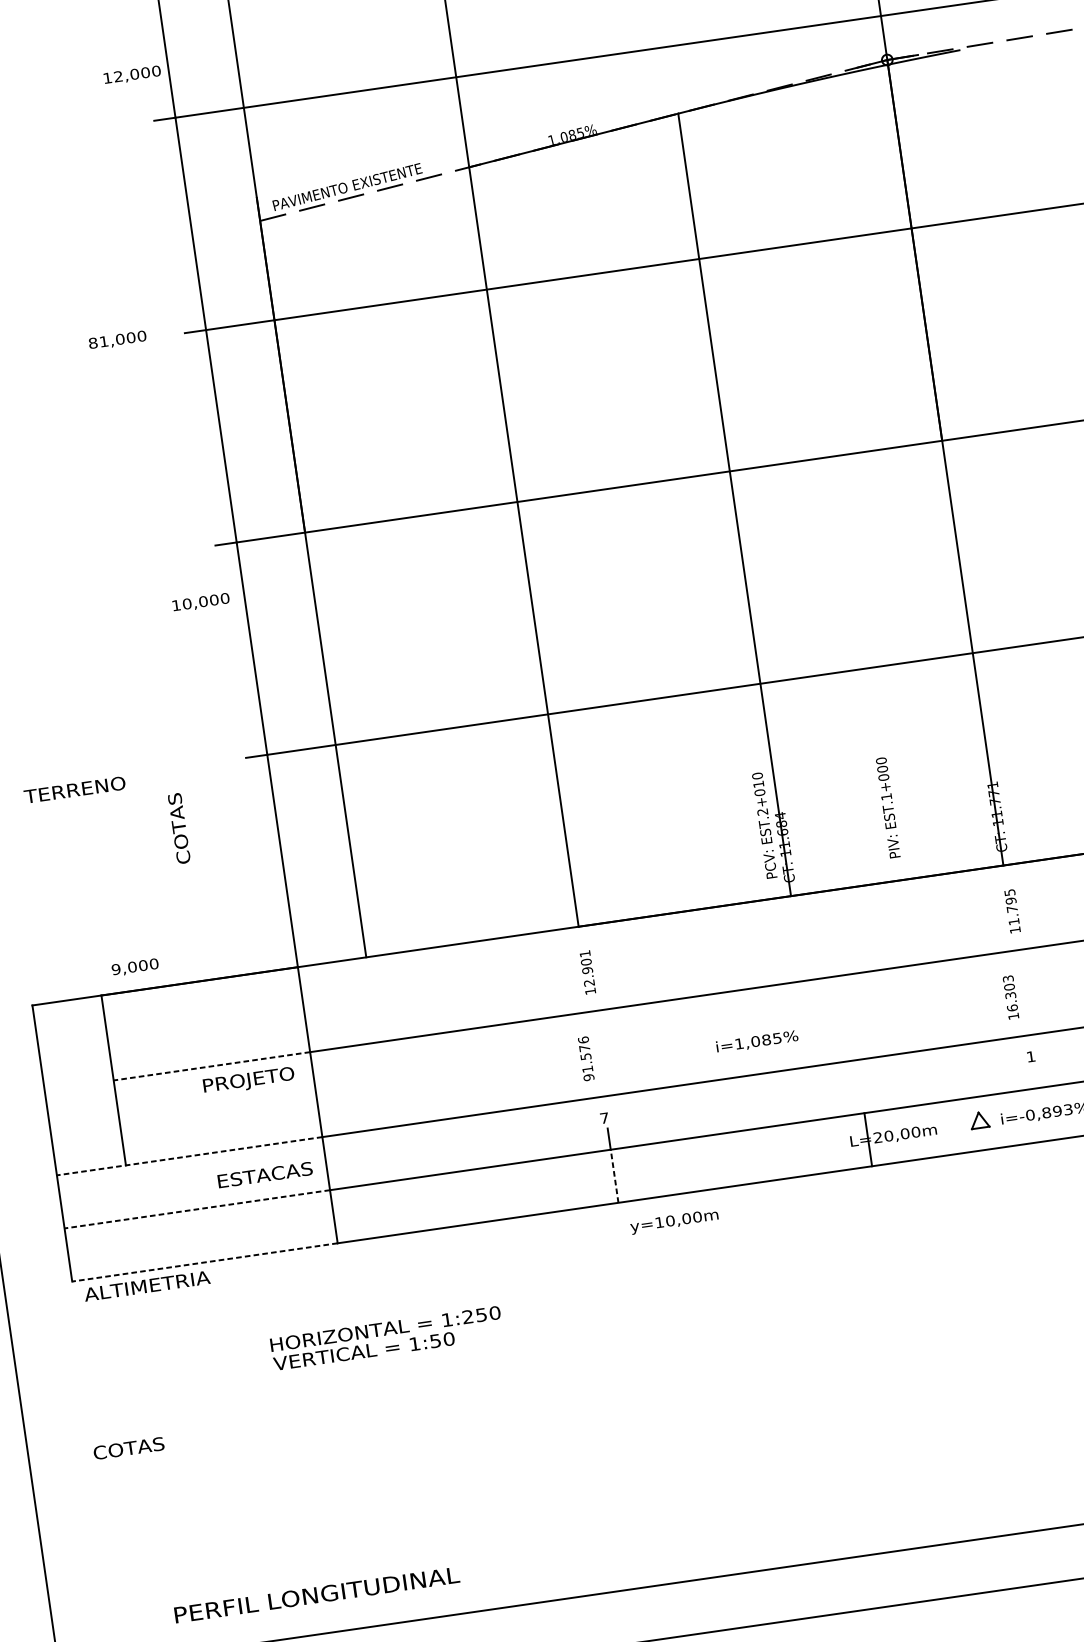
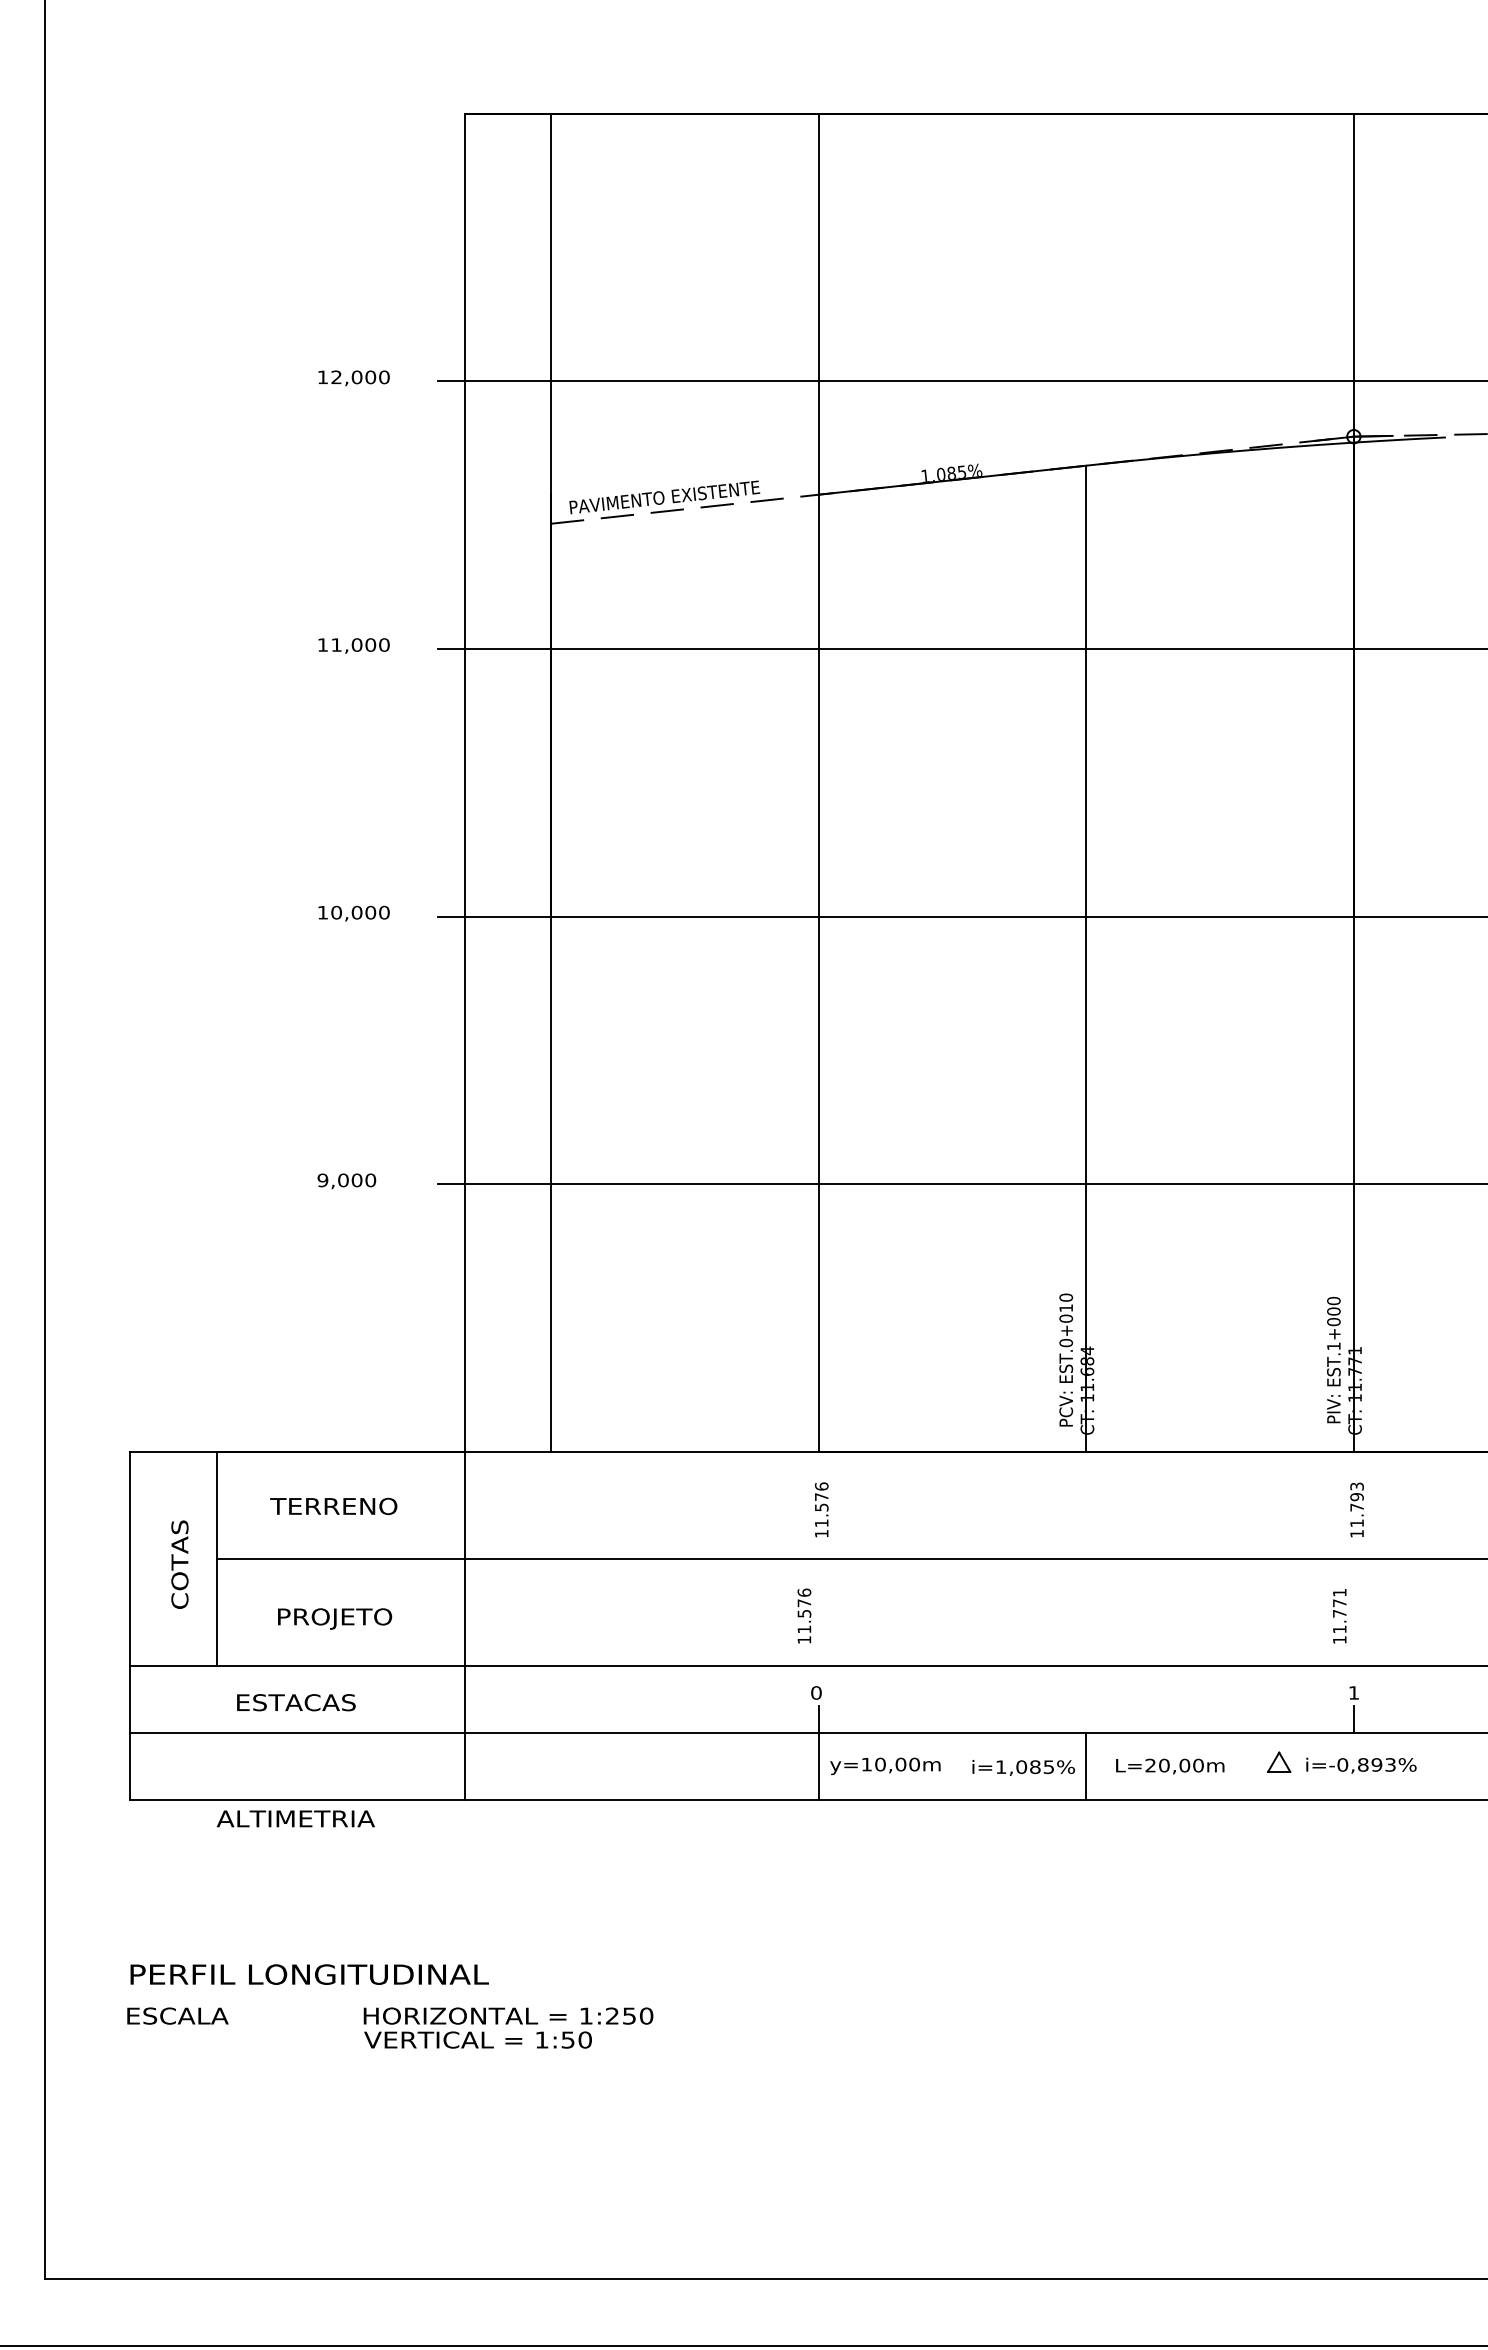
text: (132, 75) -> (353, 378), moved
text: (92, 342) -> (322, 644), 81,000 -> 11,000
text: (200, 602) -> (353, 913), moved
text: (74, 789) -> (333, 1505), moved
text: (887, 808) -> (1333, 1360), moved
text: (762, 812) -> (1066, 1343), EST.2+010 -> EST.0+010
text: (178, 828) -> (179, 1564), moved
text: (1009, 892) -> (1356, 1486), 11.795 -> 11.793
text: (135, 967) -> (346, 1181), moved
text: (587, 968) -> (821, 1504), 12.901 -> 11.576
text: (1010, 992) -> (1339, 1610), 16.303 -> 11.771
text: (757, 1041) -> (1023, 1767), moved
line: (211, 1066) -> (340, 1559), dashed -> solid
text: (589, 1077) -> (804, 1640), 91.576 -> 11.576
line: (1033, 1077) -> (1353, 1719), added
text: (249, 1080) -> (335, 1618), moved
text: (604, 1117) -> (816, 1692), 7 -> 0
line: (868, 1138) -> (1086, 1765), moved
line: (189, 1156) -> (296, 1666), dashed -> solid
text: (265, 1174) -> (296, 1702), moved
line: (614, 1175) -> (818, 1765), dashed -> solid
line: (196, 1209) -> (296, 1732), dashed -> solid
text: (674, 1221) -> (885, 1765), moved
line: (204, 1262) -> (296, 1799), dashed -> solid
text: (146, 1285) -> (295, 1818), moved
text: (386, 1337) -> (508, 2027), moved
text: (134, 1447) -> (177, 2015), COTAS -> ESCALA
text: (316, 1595) -> (309, 1974), moved

